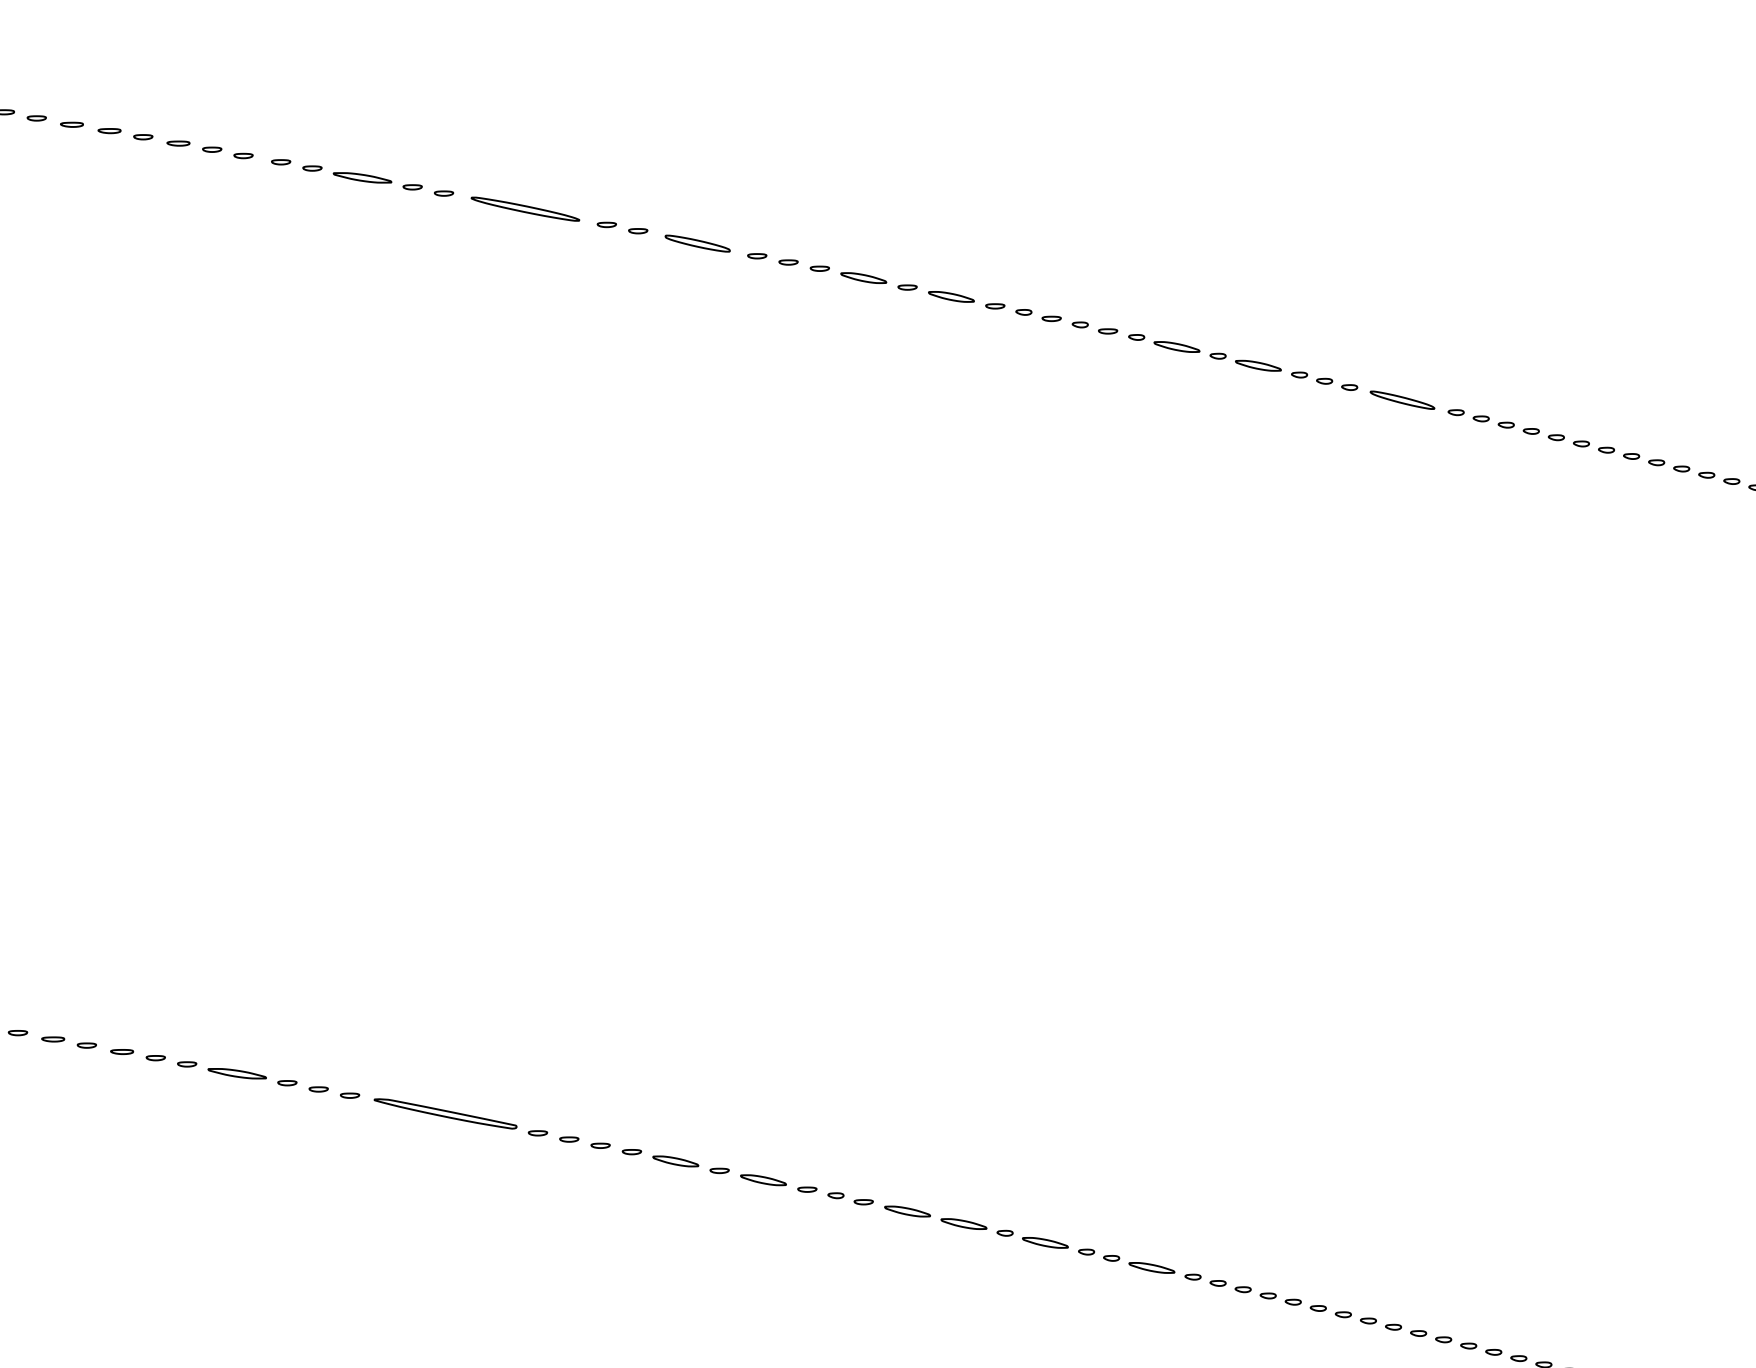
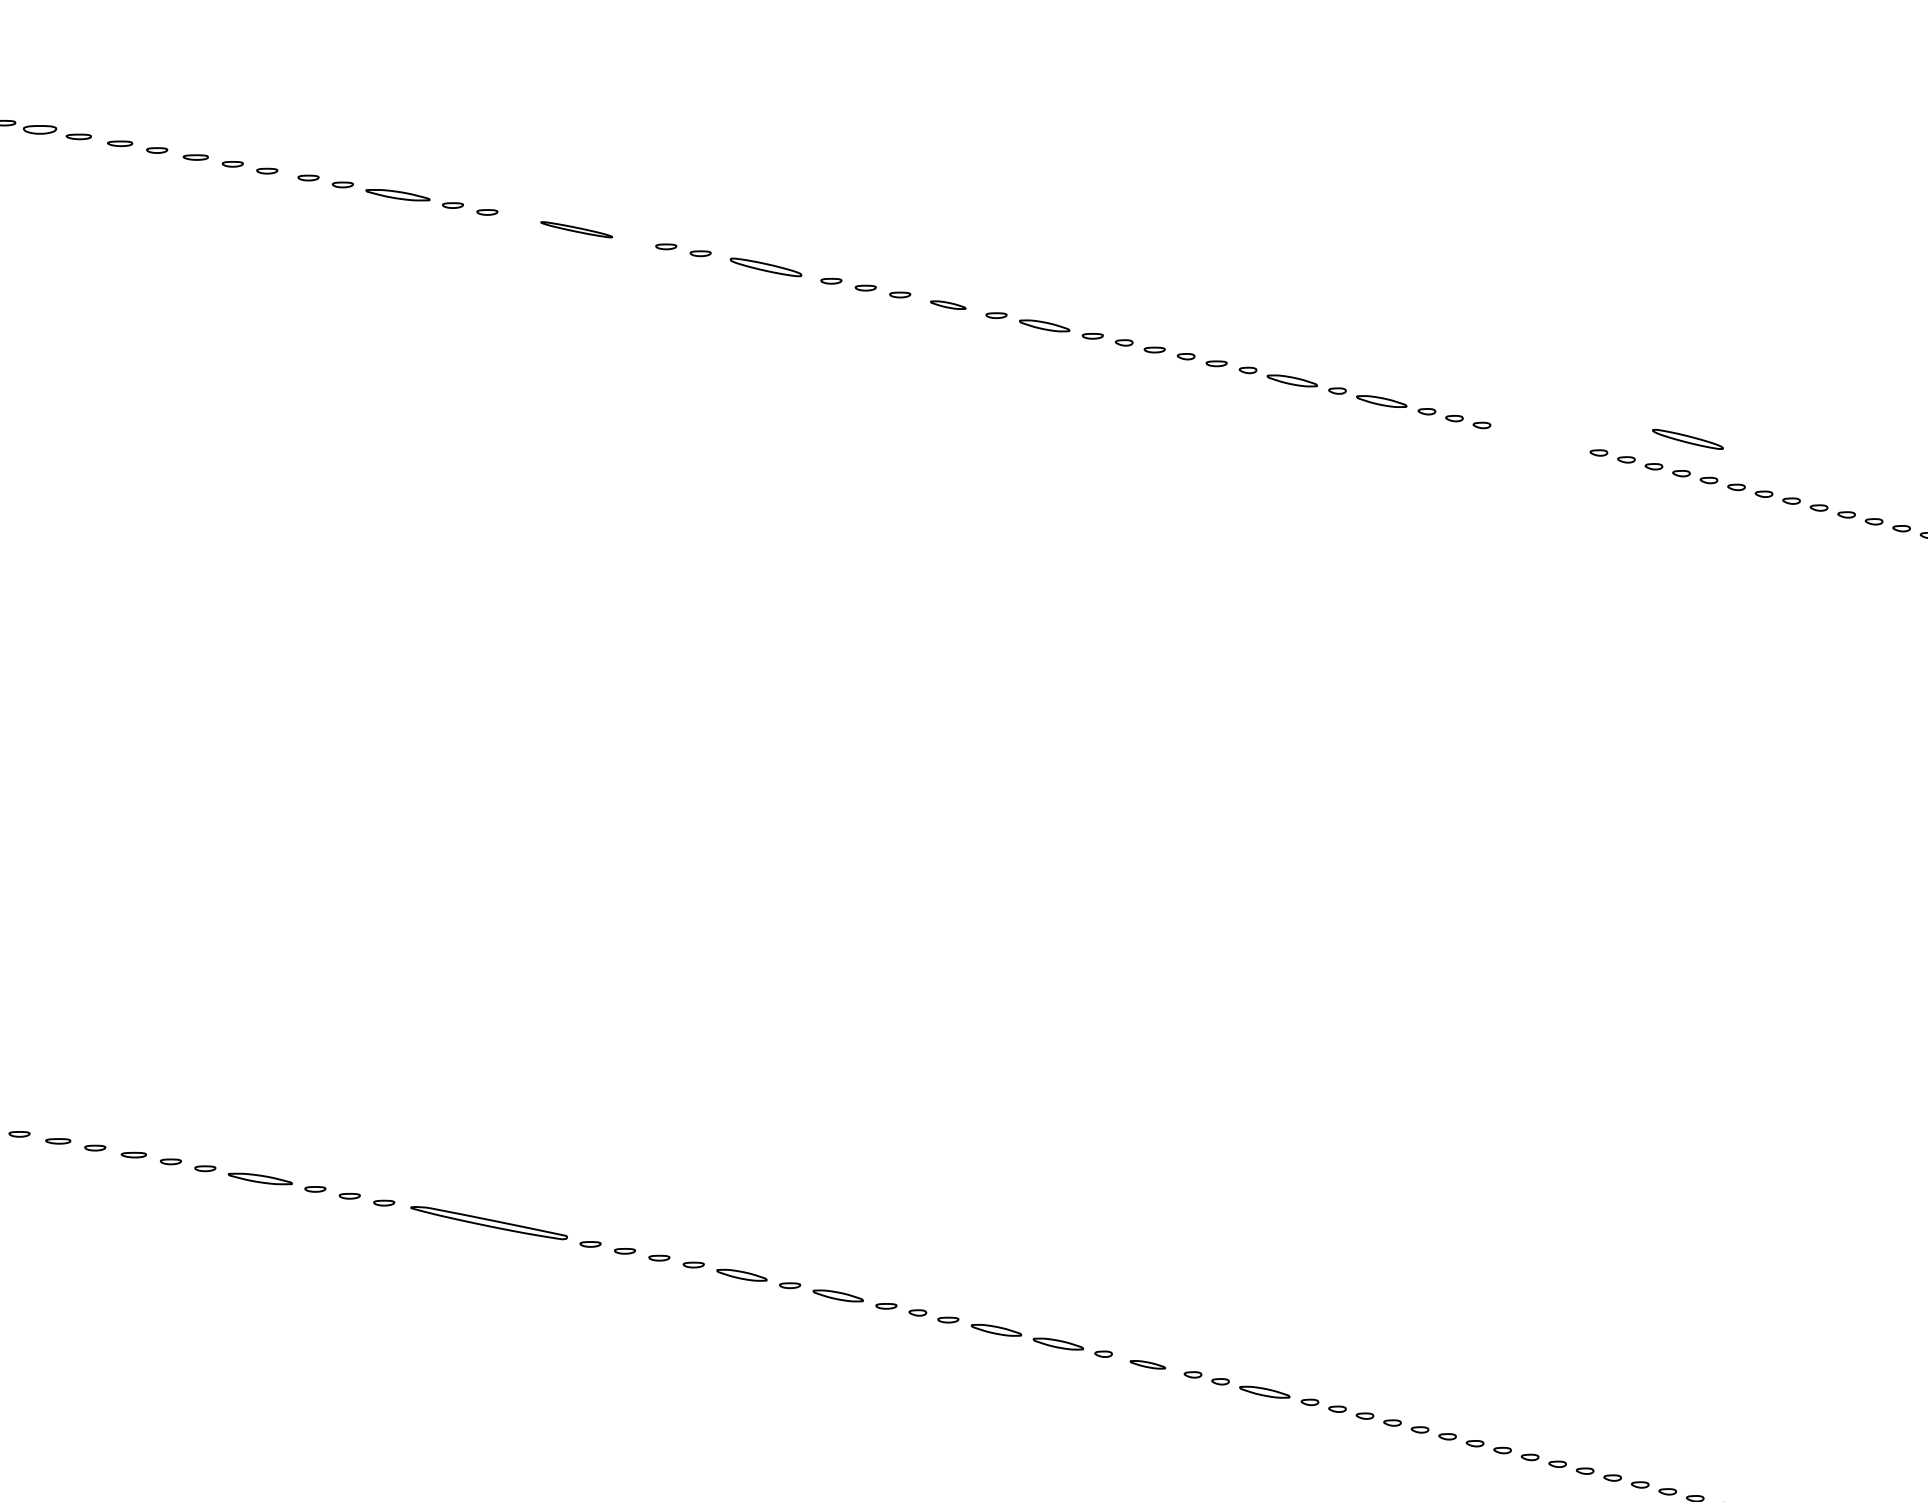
part: (37, 118) -> (40, 129), size x1.6
part: (525, 209) -> (576, 229), size x0.6
part: (862, 277) -> (947, 304), size x0.7
part: (1402, 399) -> (1687, 438), moved
part: (1045, 1242) -> (1147, 1364), size x0.7

